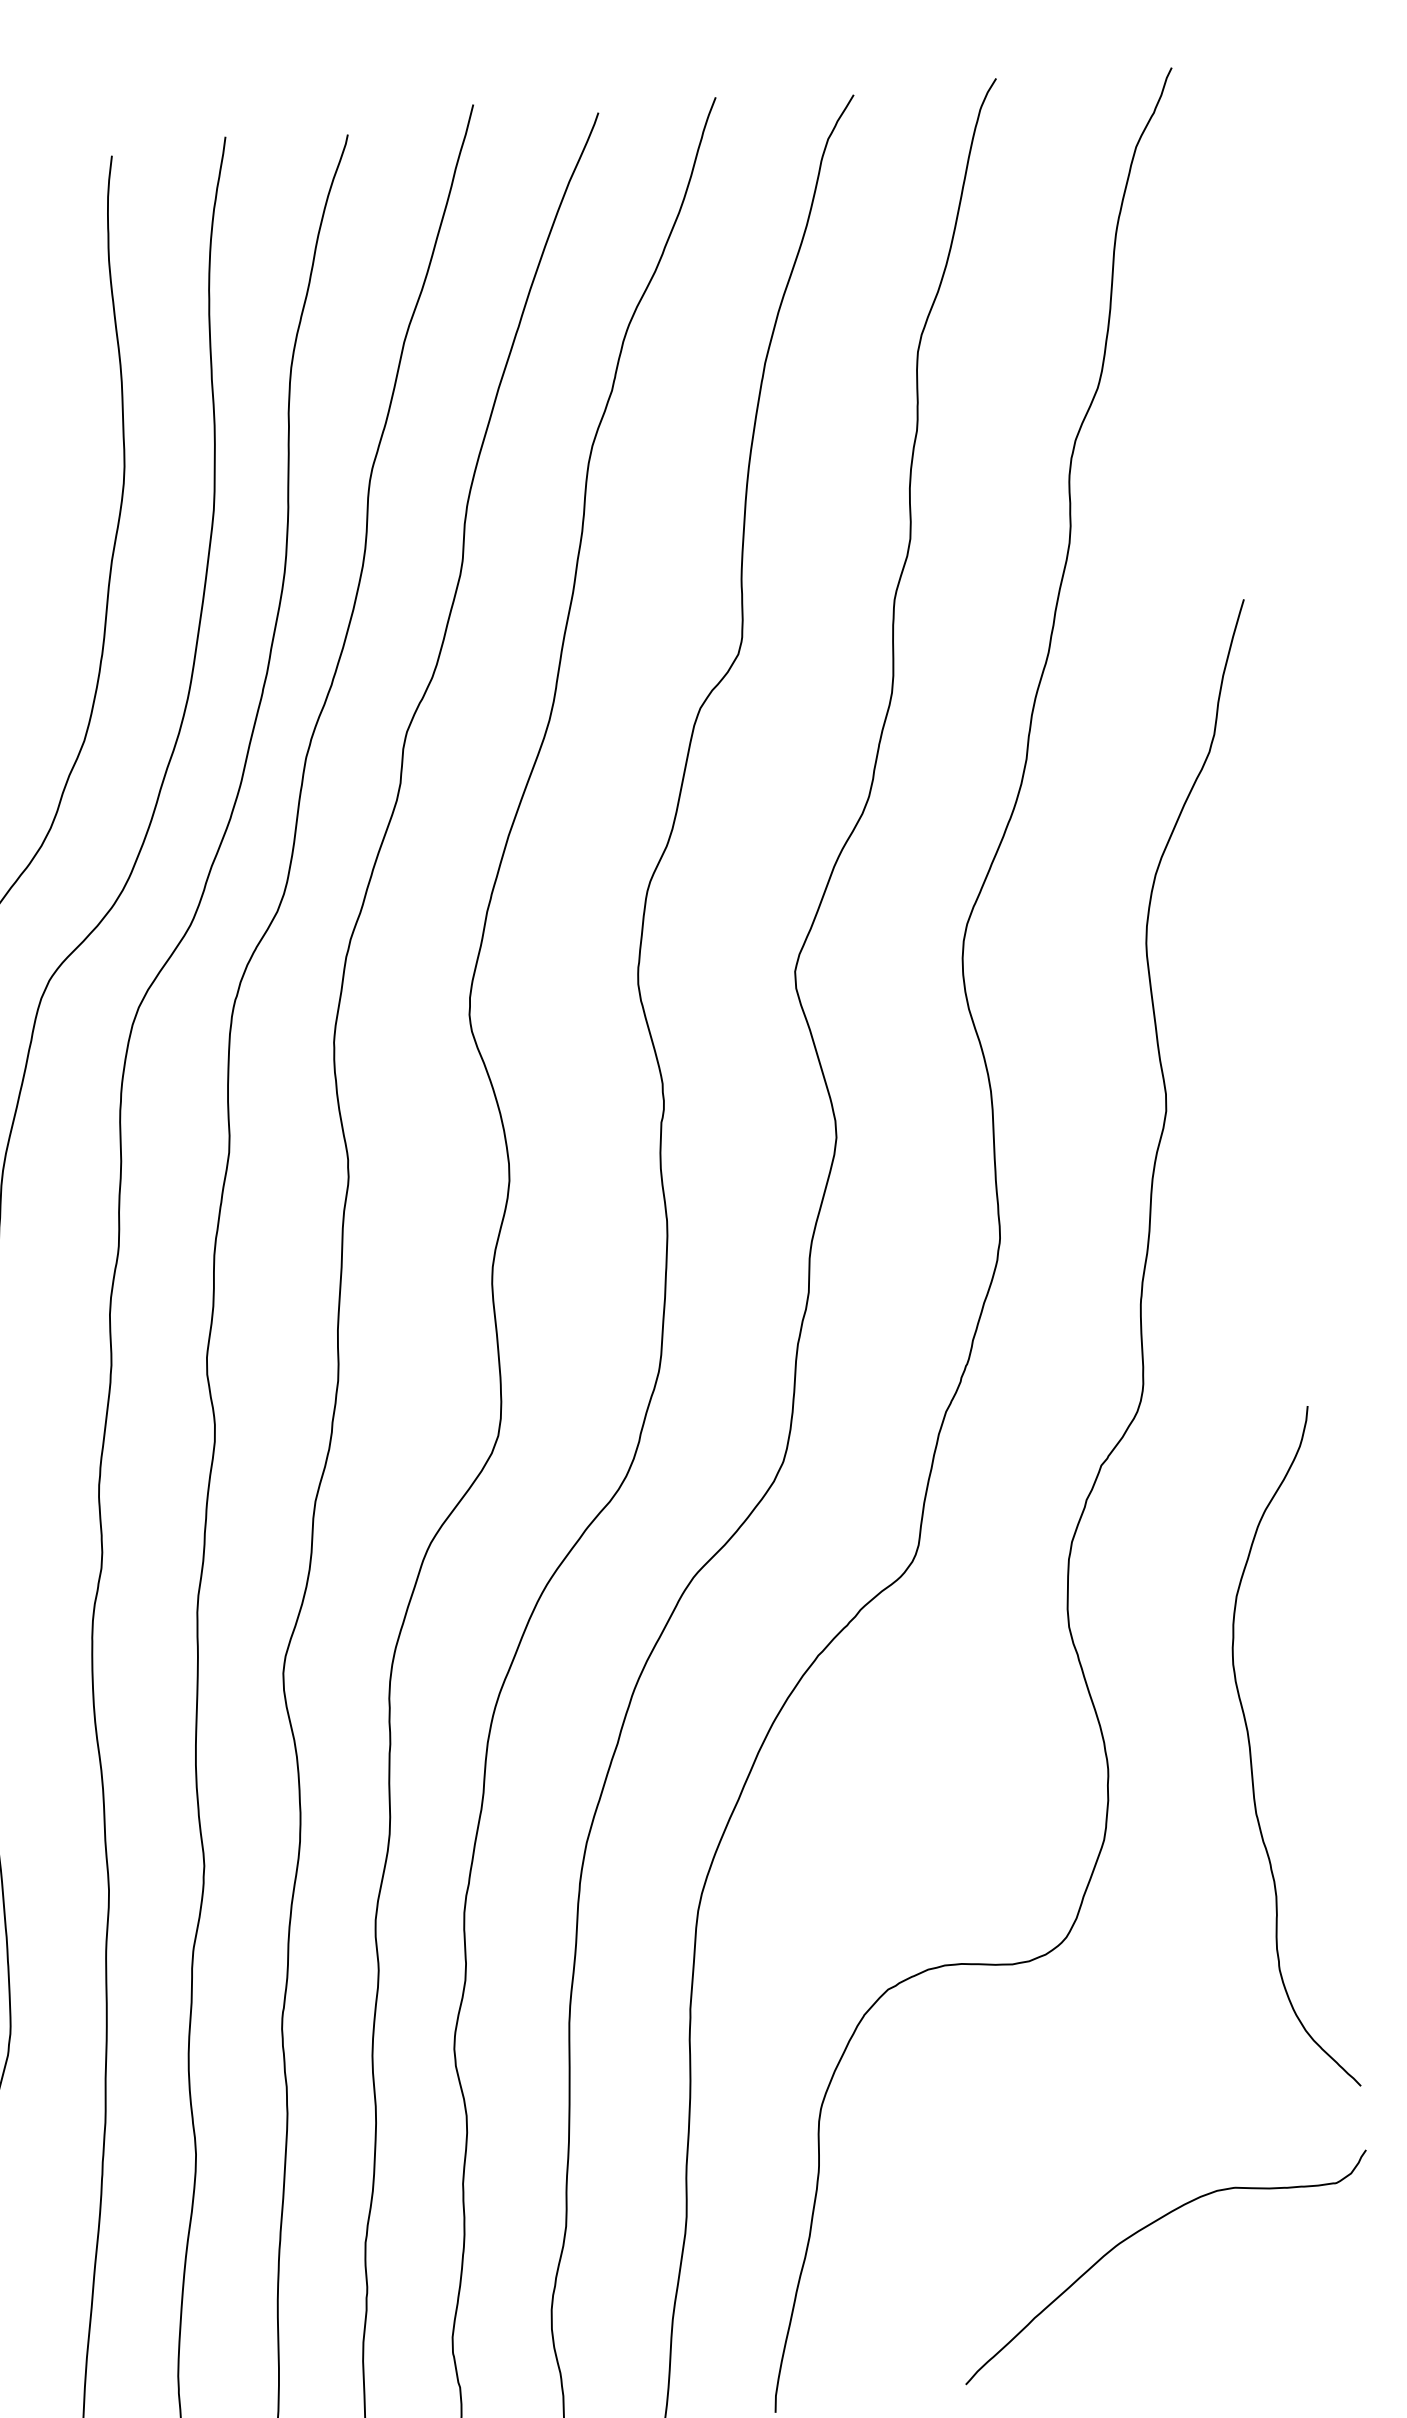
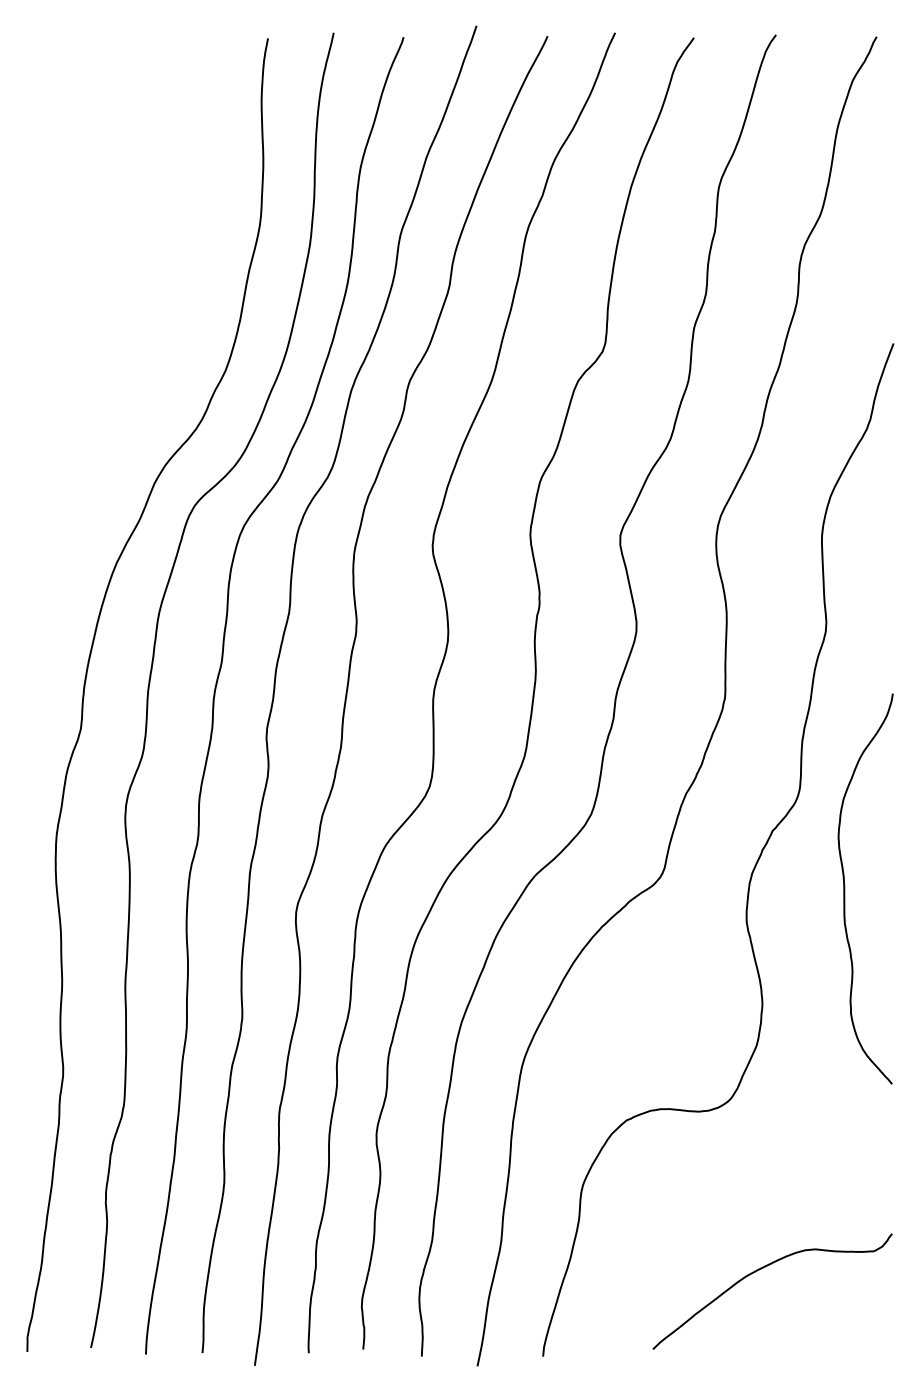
curve: (1252, 1751) -> (845, 888), moved

